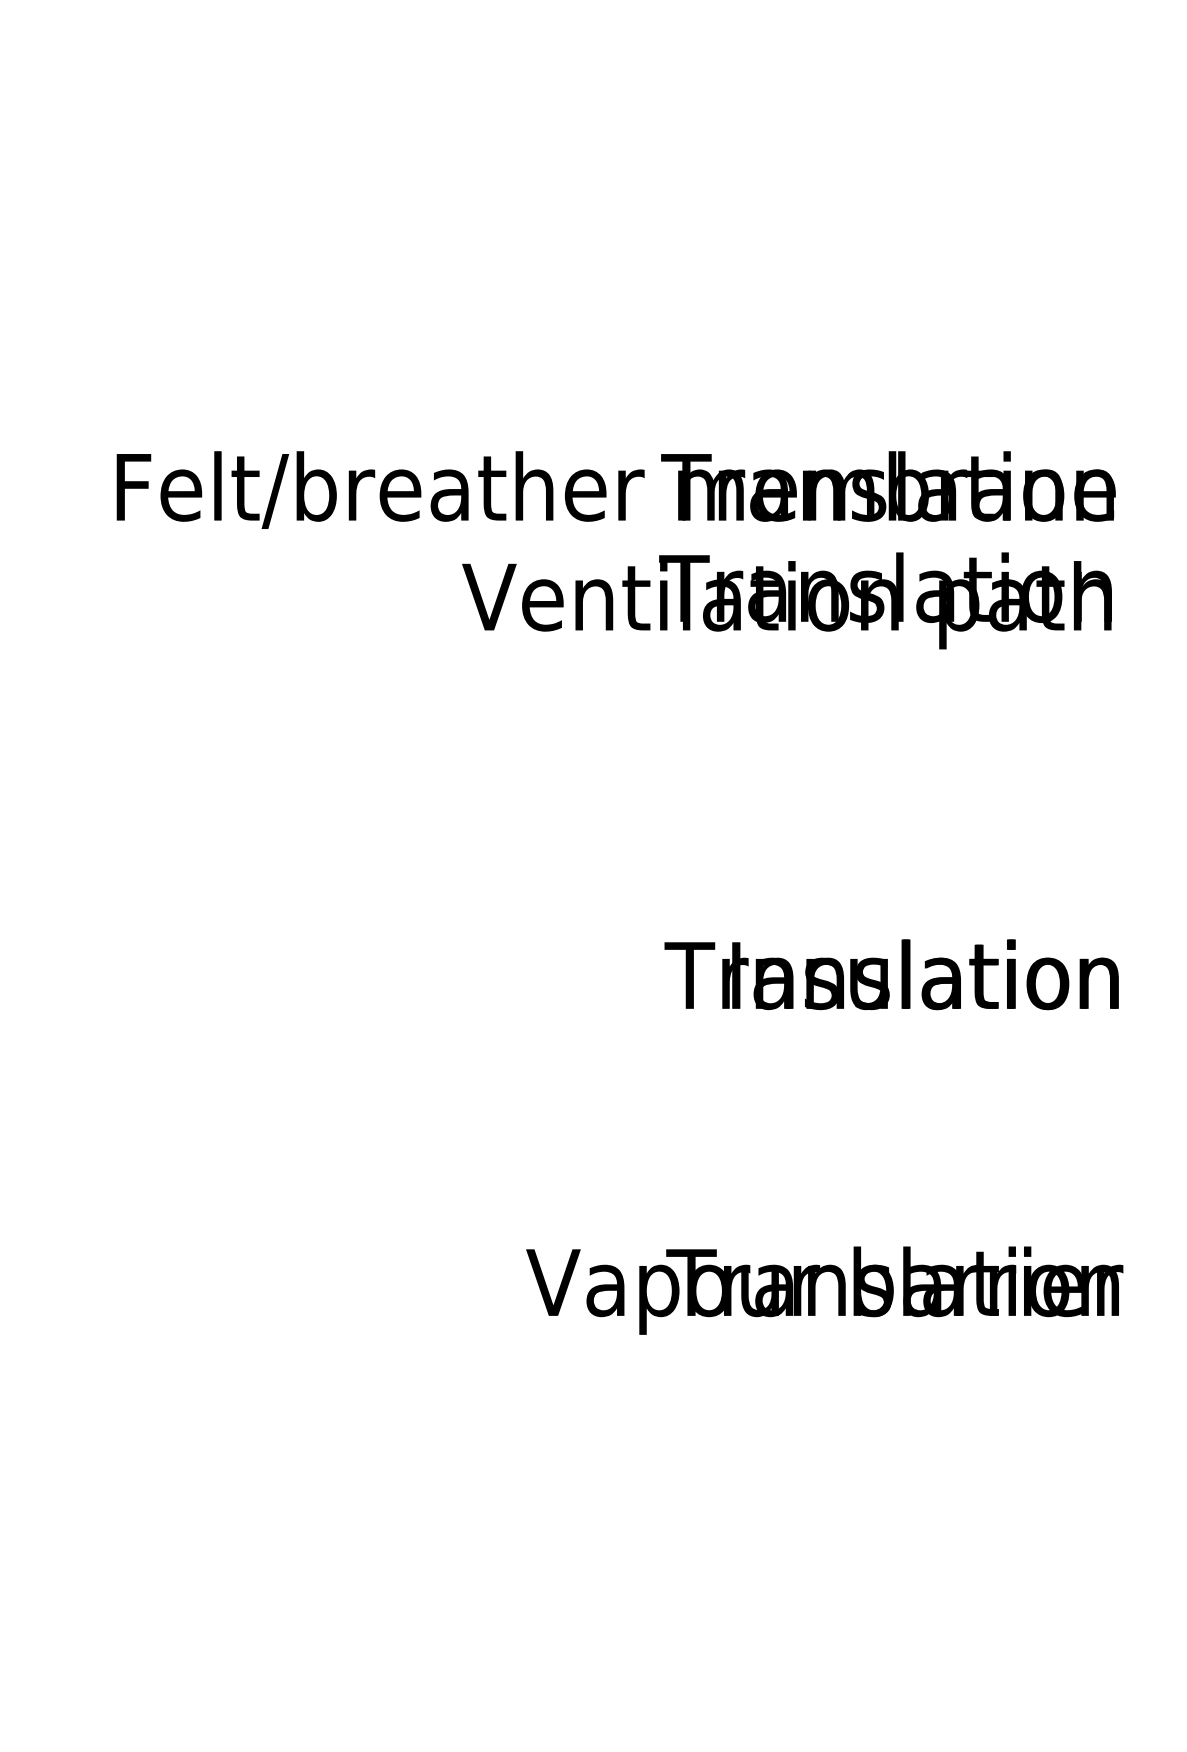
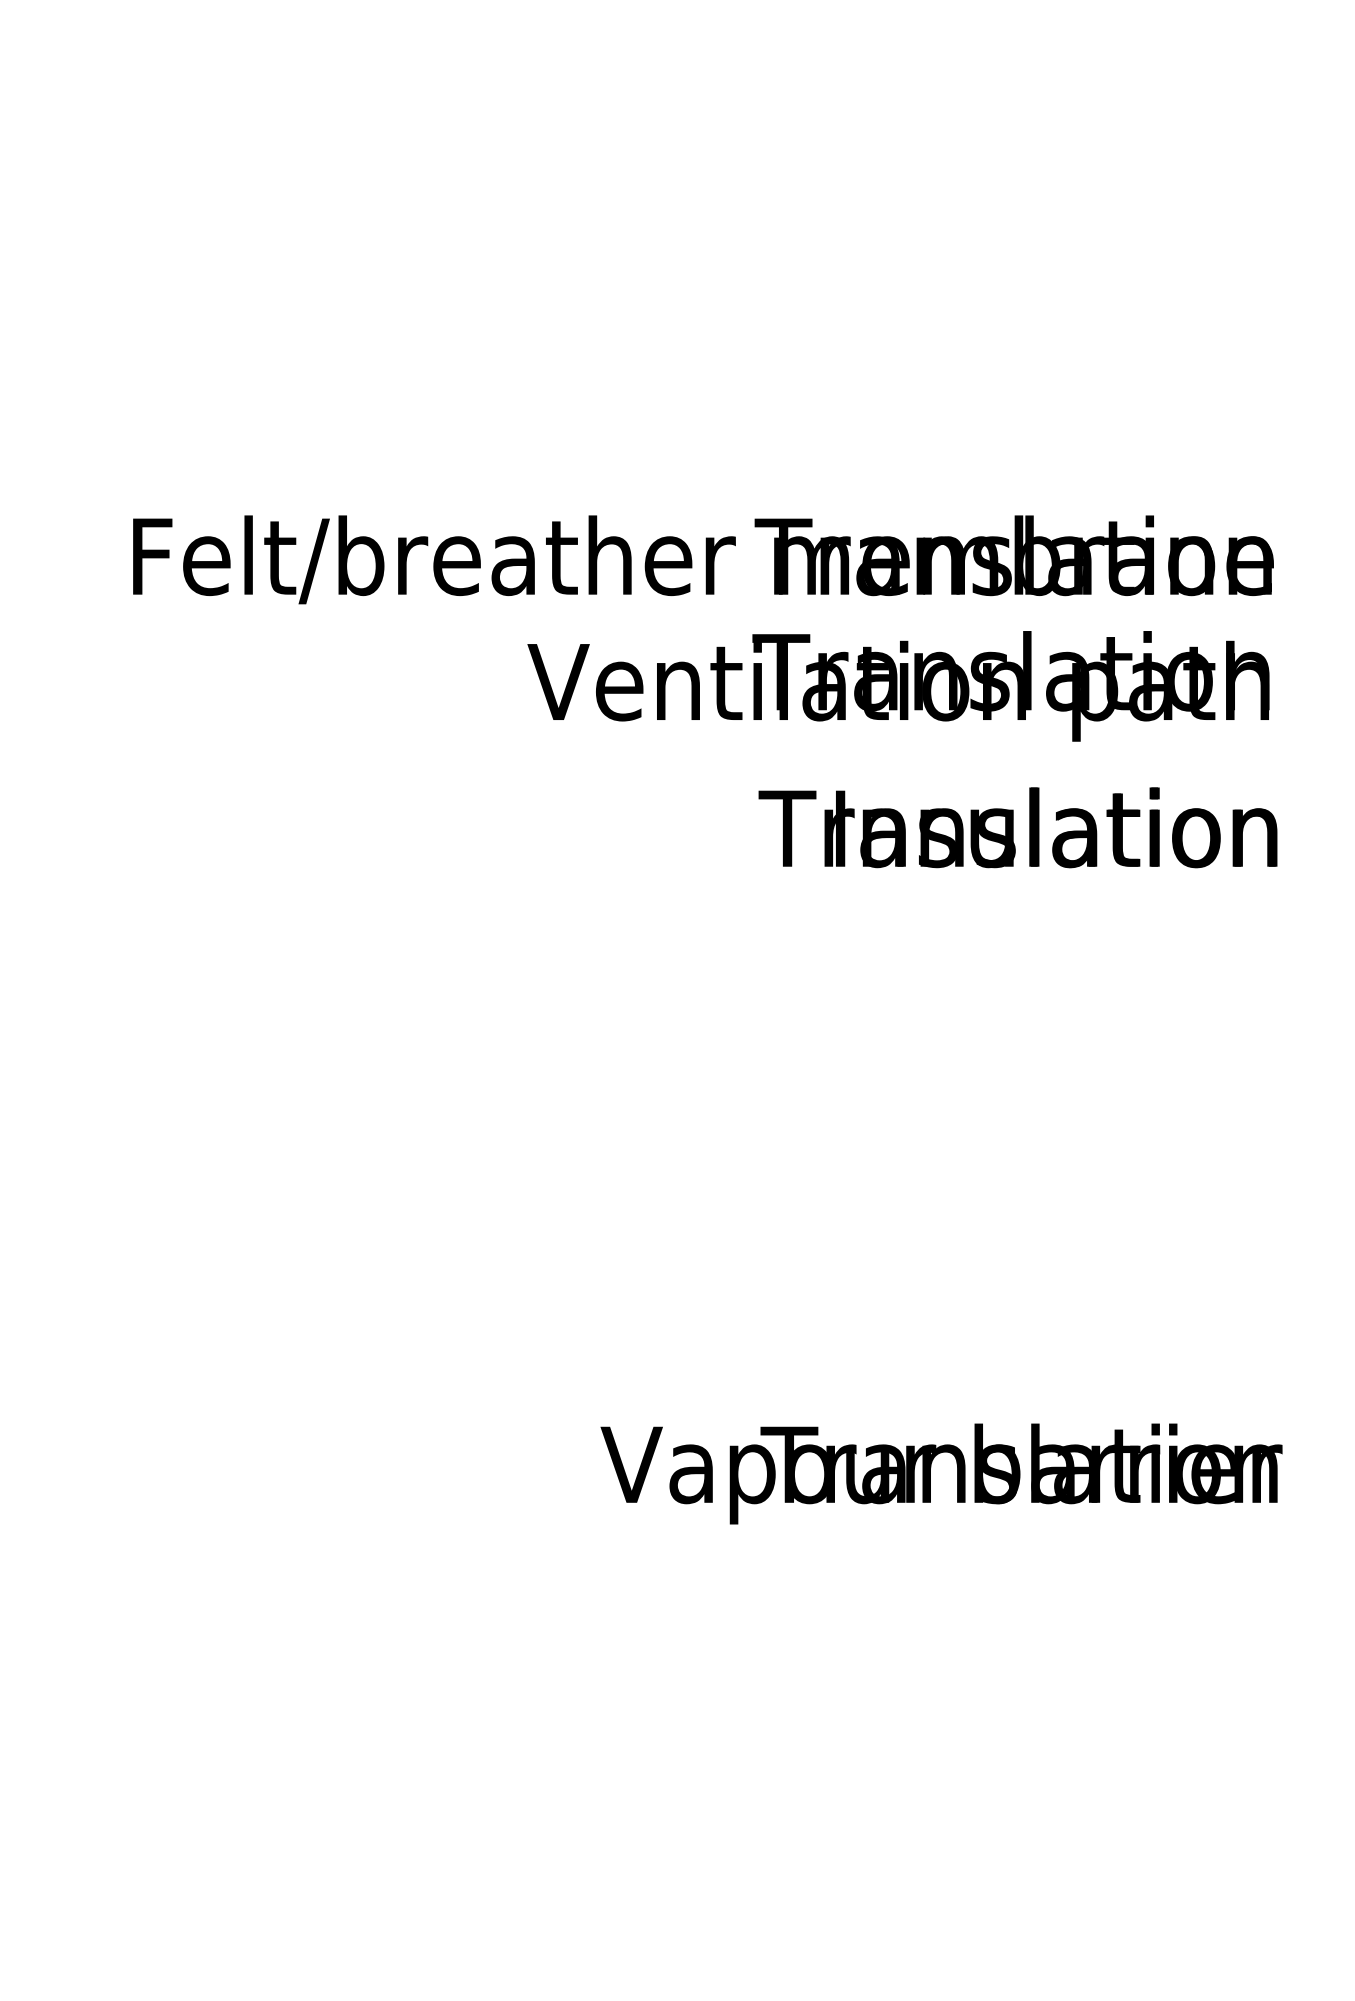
text: (891, 974) -> (1017, 827), moved

